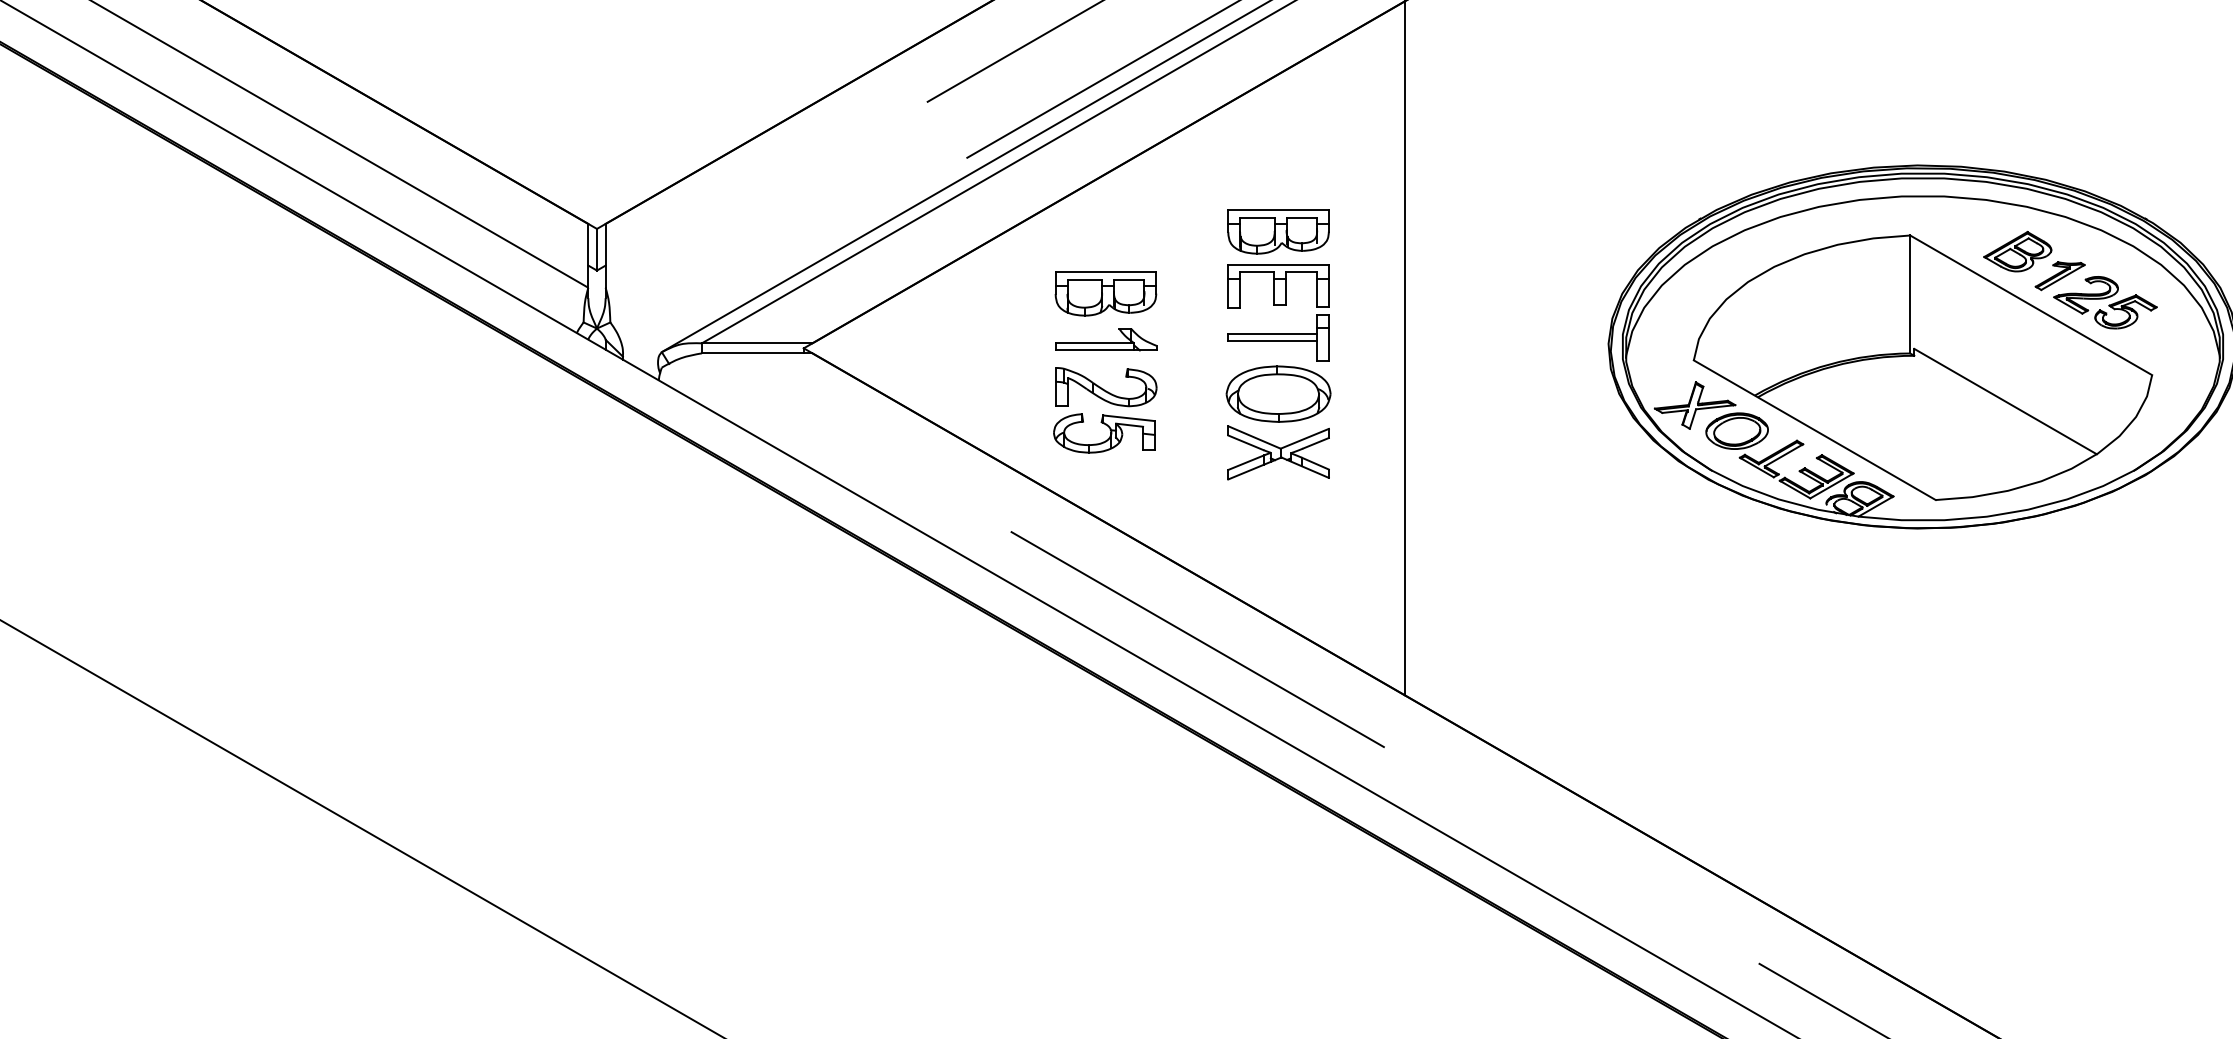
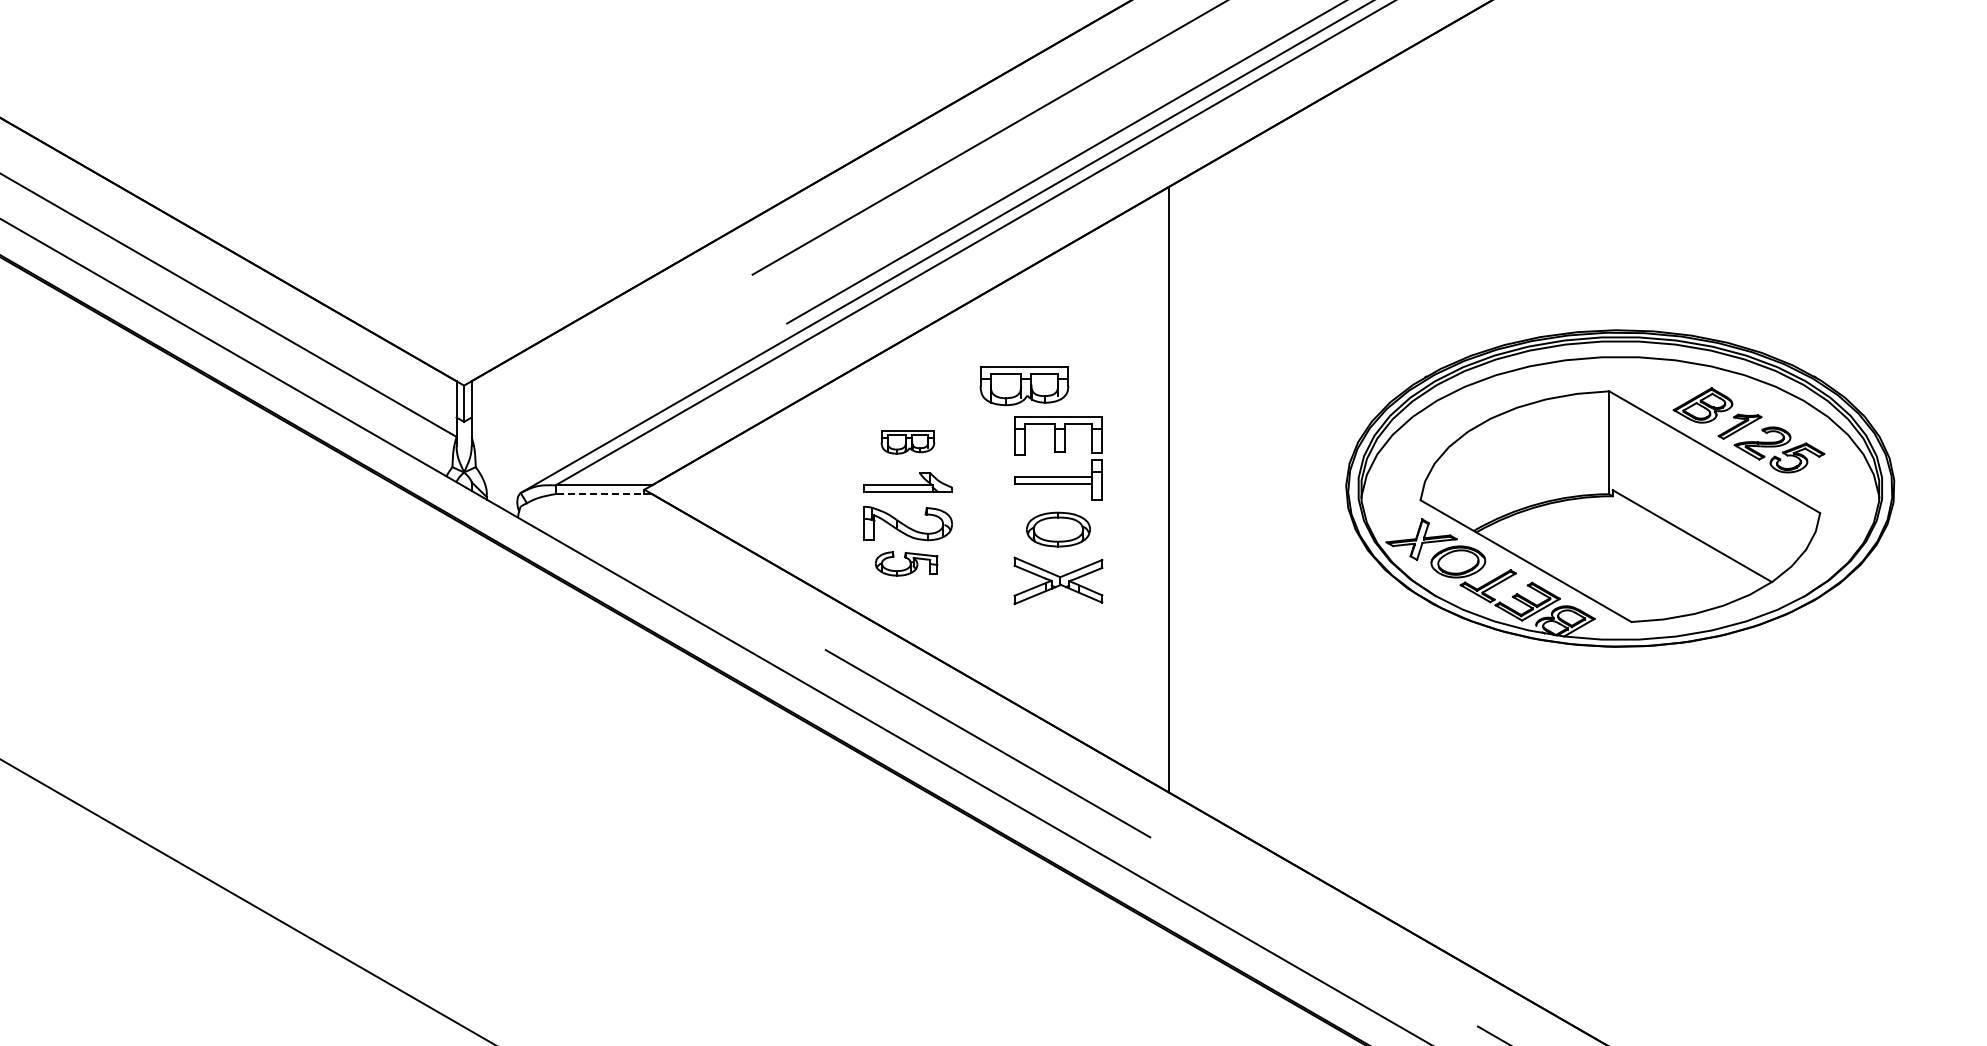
part: (1278, 232) -> (1024, 386), moved
part: (1105, 294) -> (907, 442), size x0.6
line: (756, 353) -> (603, 494), solid -> dashed
part: (1278, 393) -> (1058, 529), size x0.7
part: (1104, 432) -> (906, 563), size x0.7

